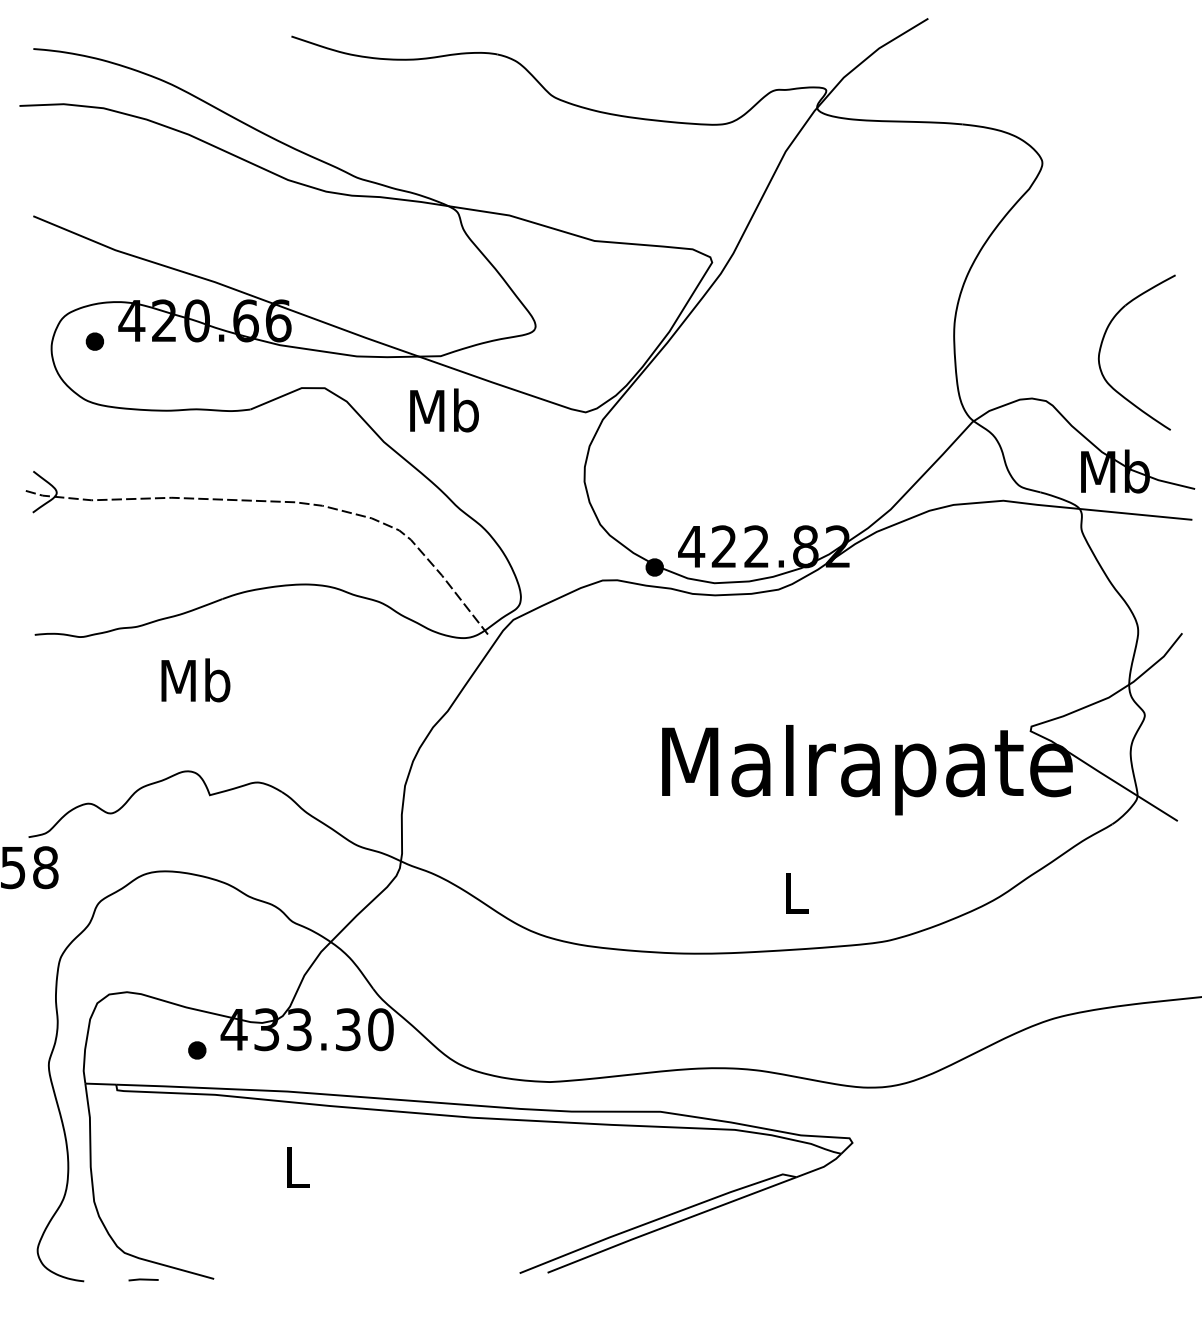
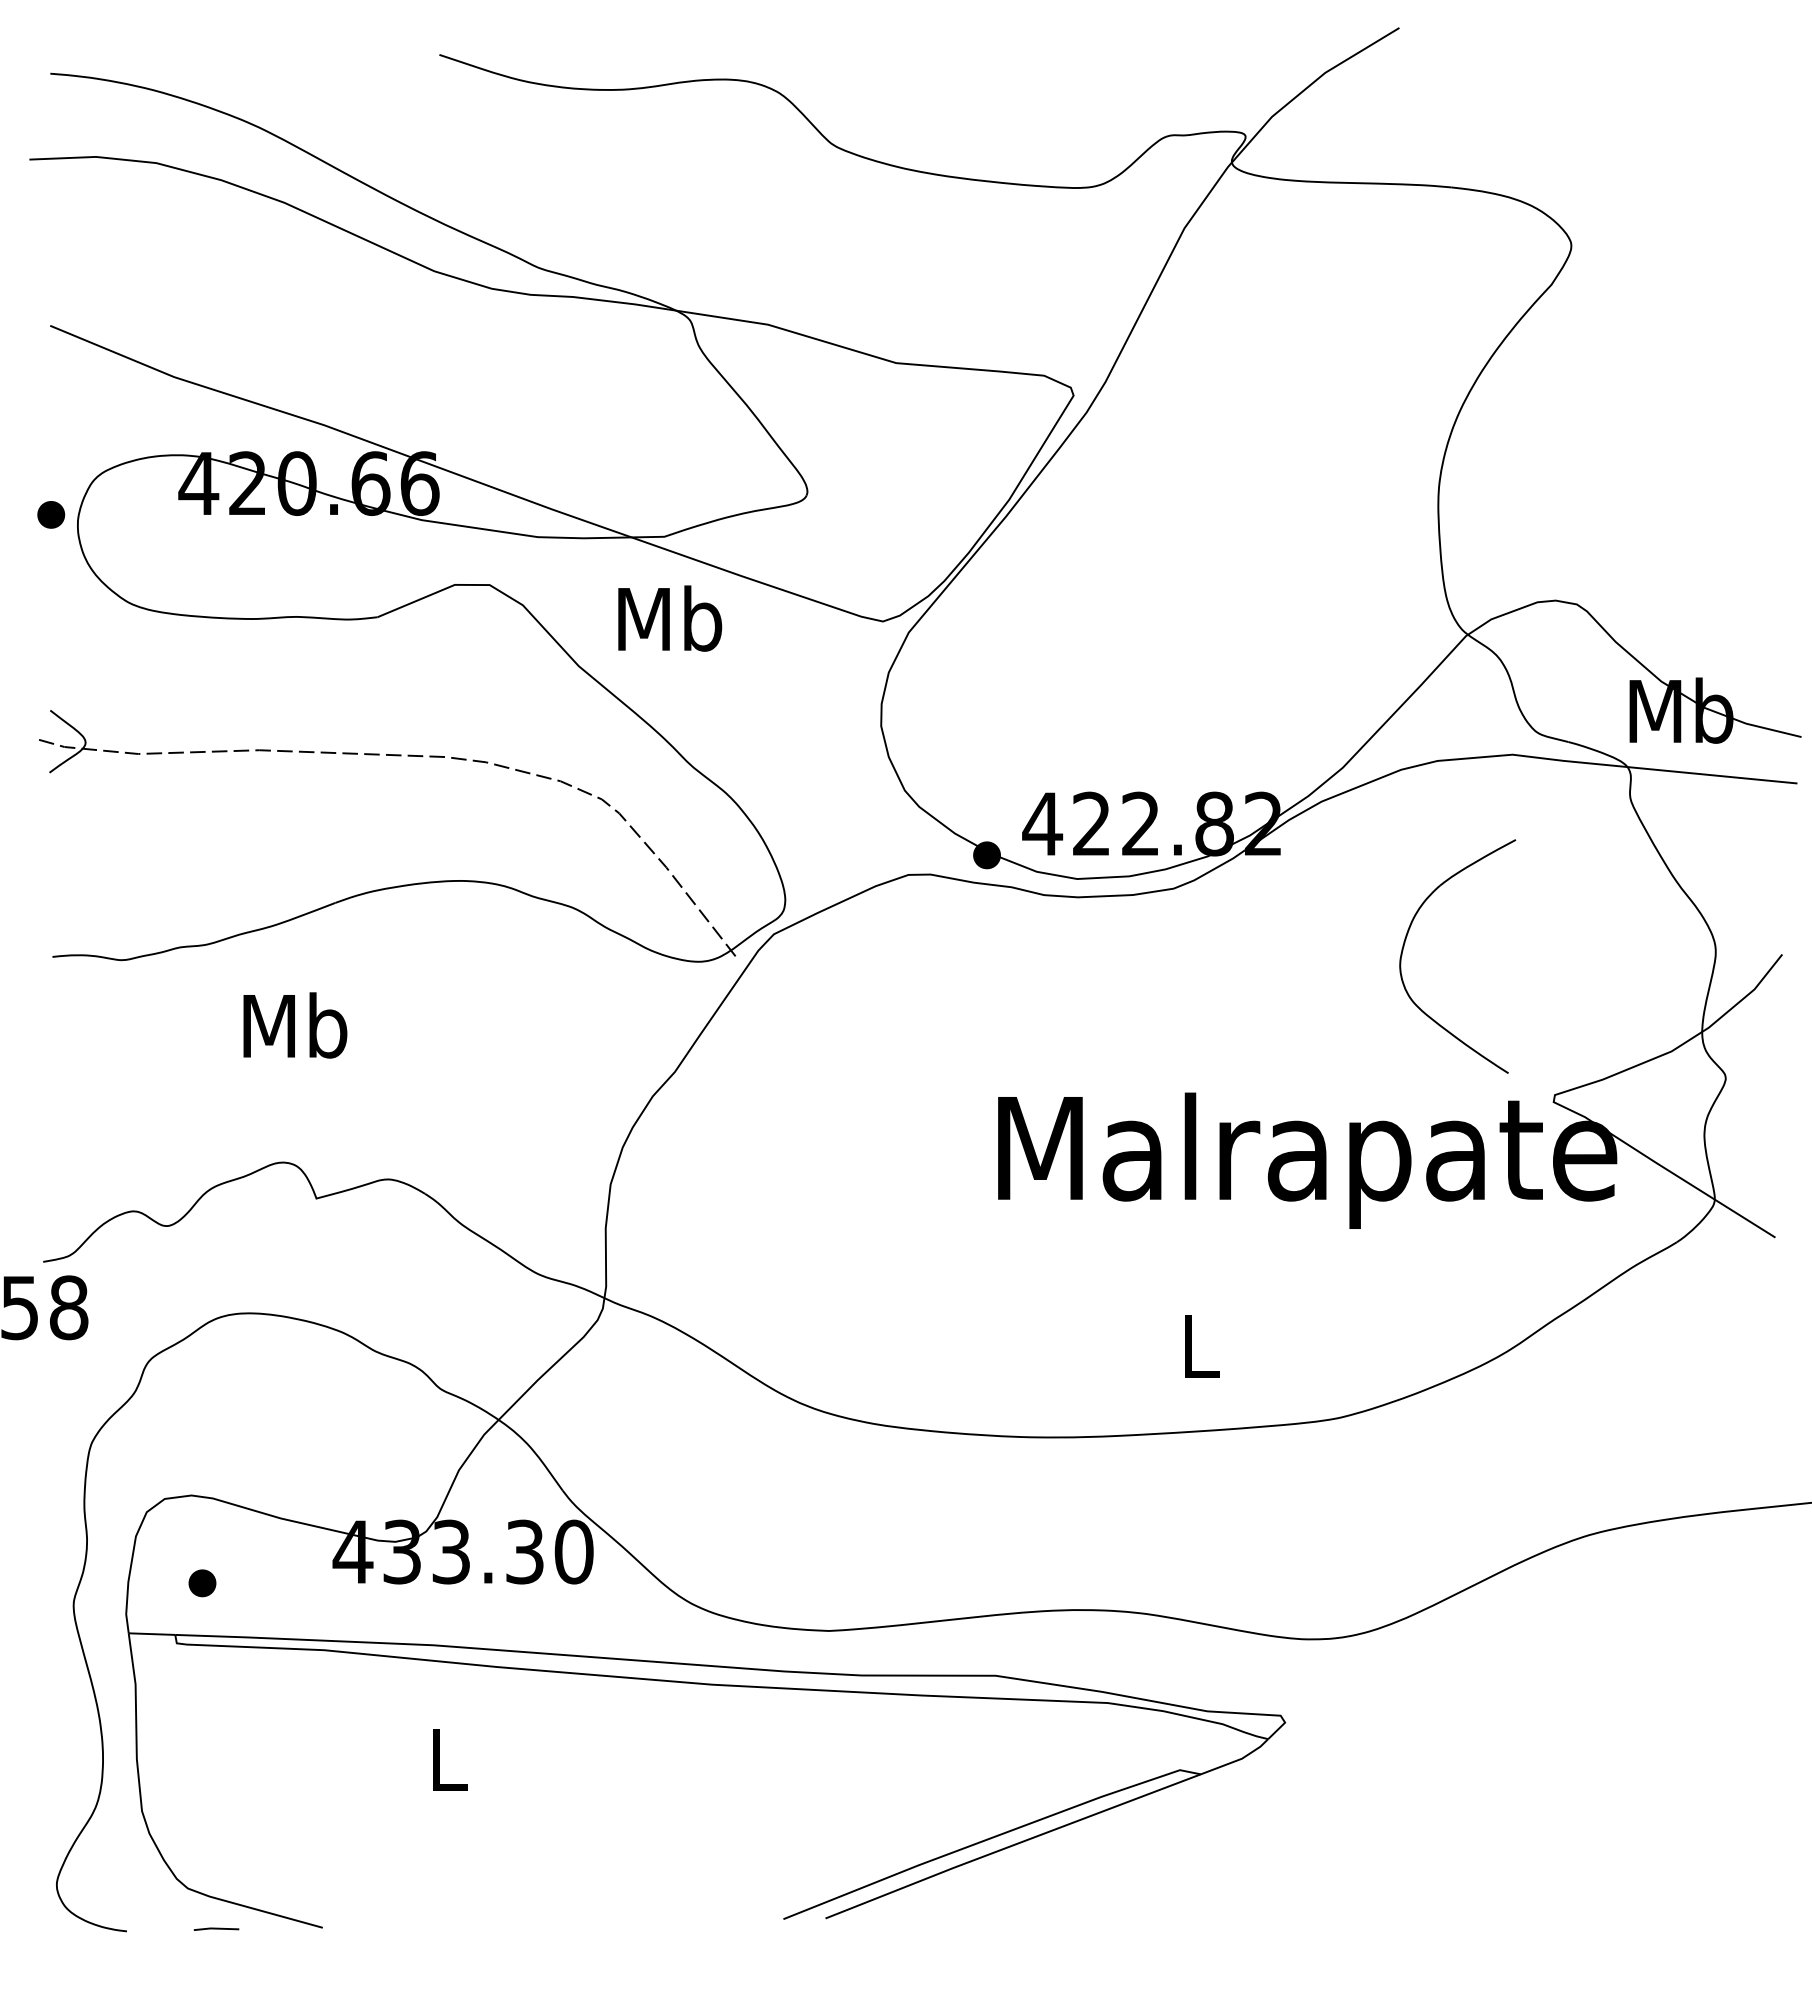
part: (94, 341) -> (50, 514), moved
part: (1103, 341) -> (1407, 939), moved
part: (197, 1050) -> (202, 1583), moved

